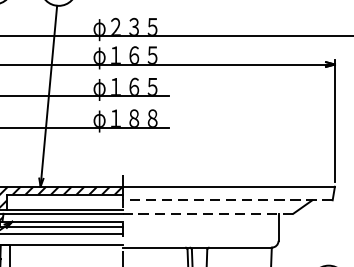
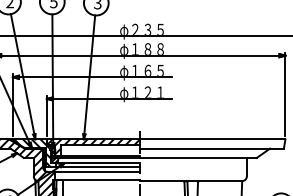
text: (142, 54) -> (153, 48), φ１６５ -> φ１８８
text: (142, 116) -> (153, 91), φ１８８ -> φ１２１
line: (228, 200) -> (212, 148), dashed -> solid
line: (207, 213) -> (198, 157), dashed -> solid

